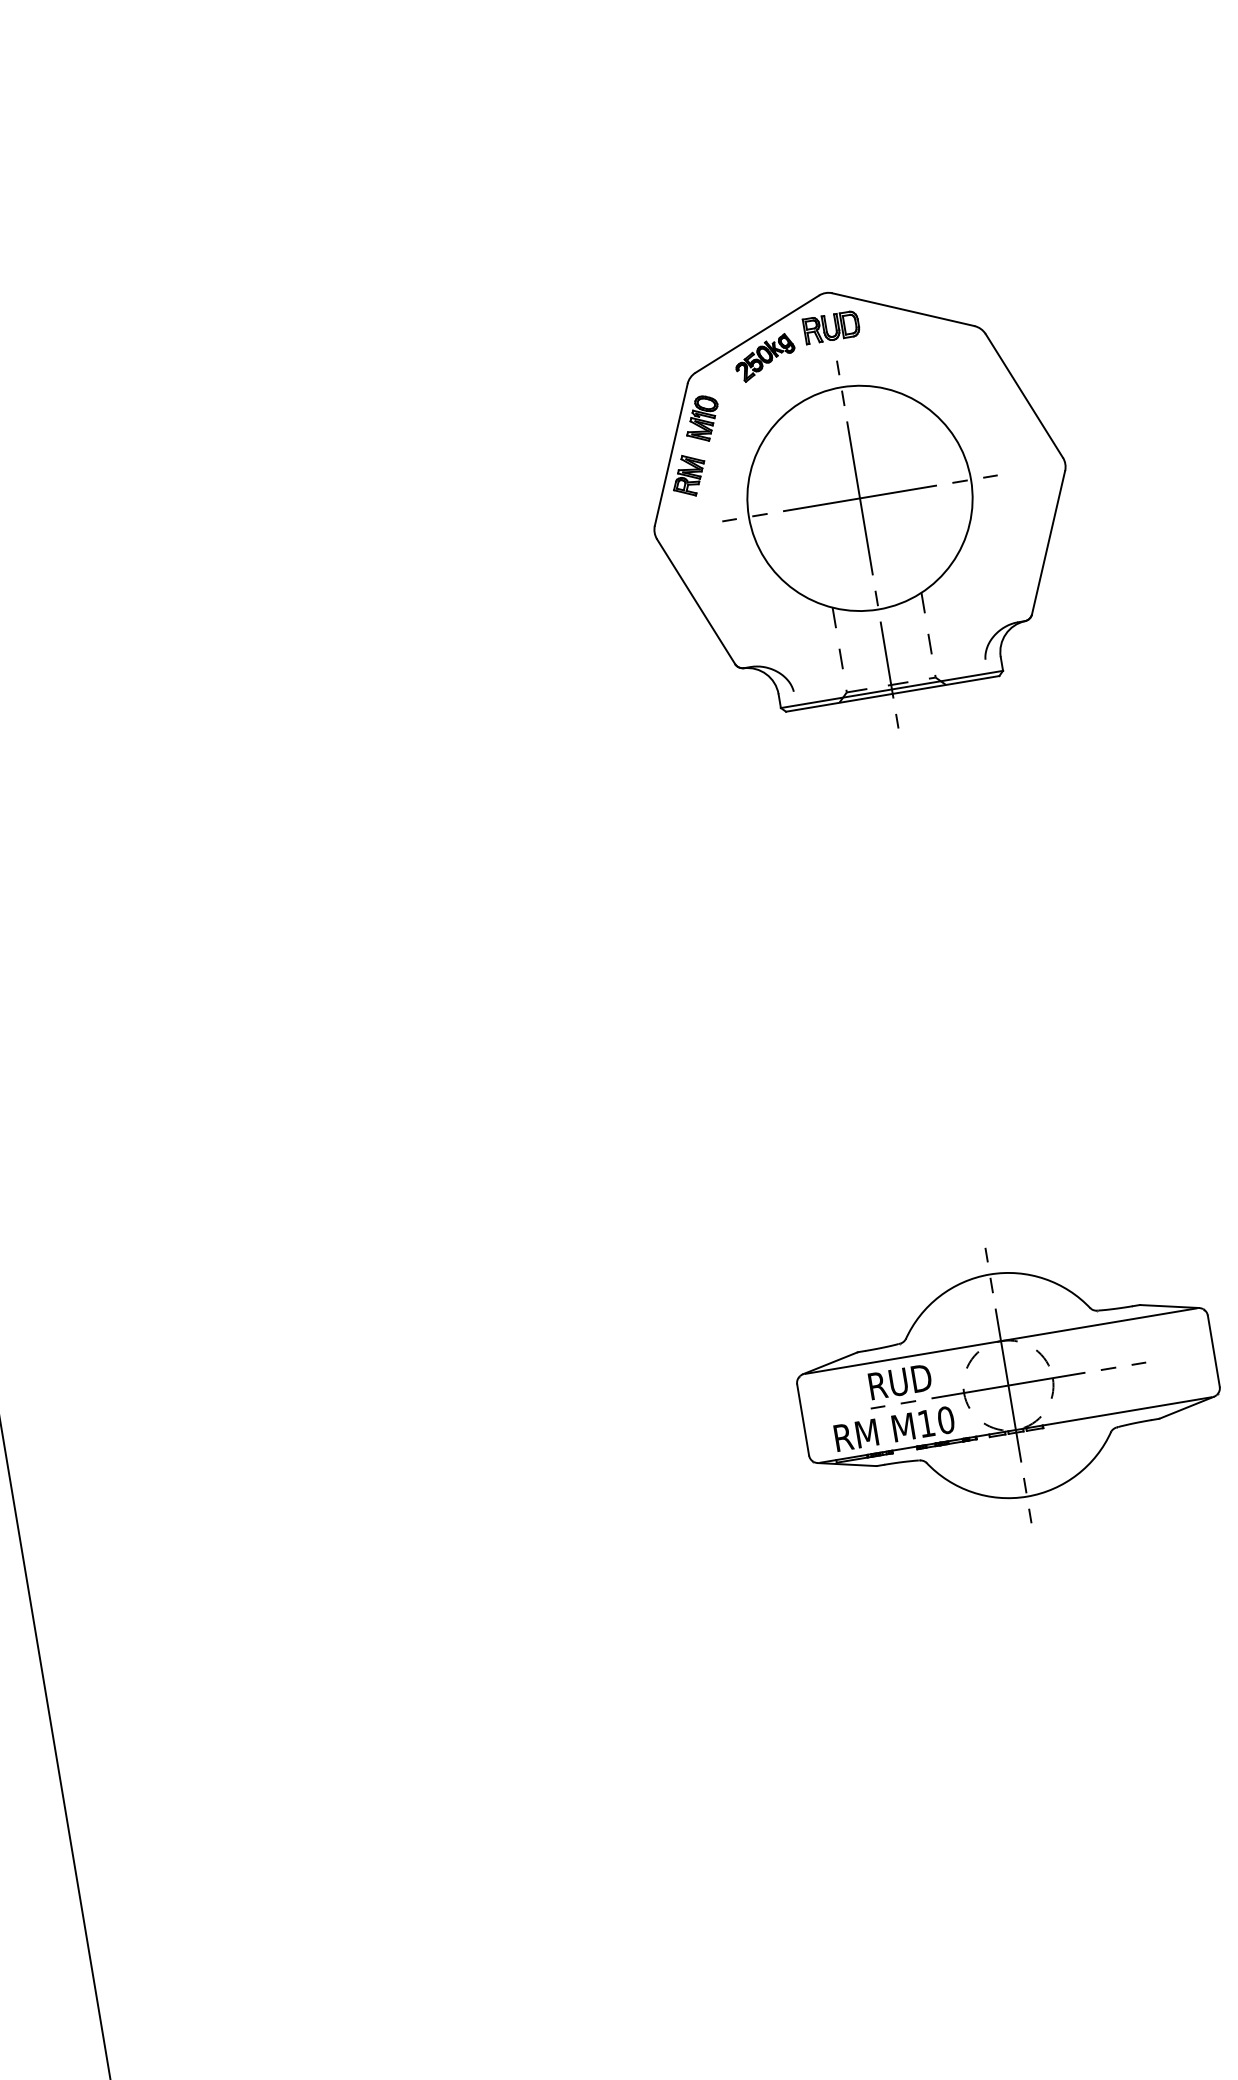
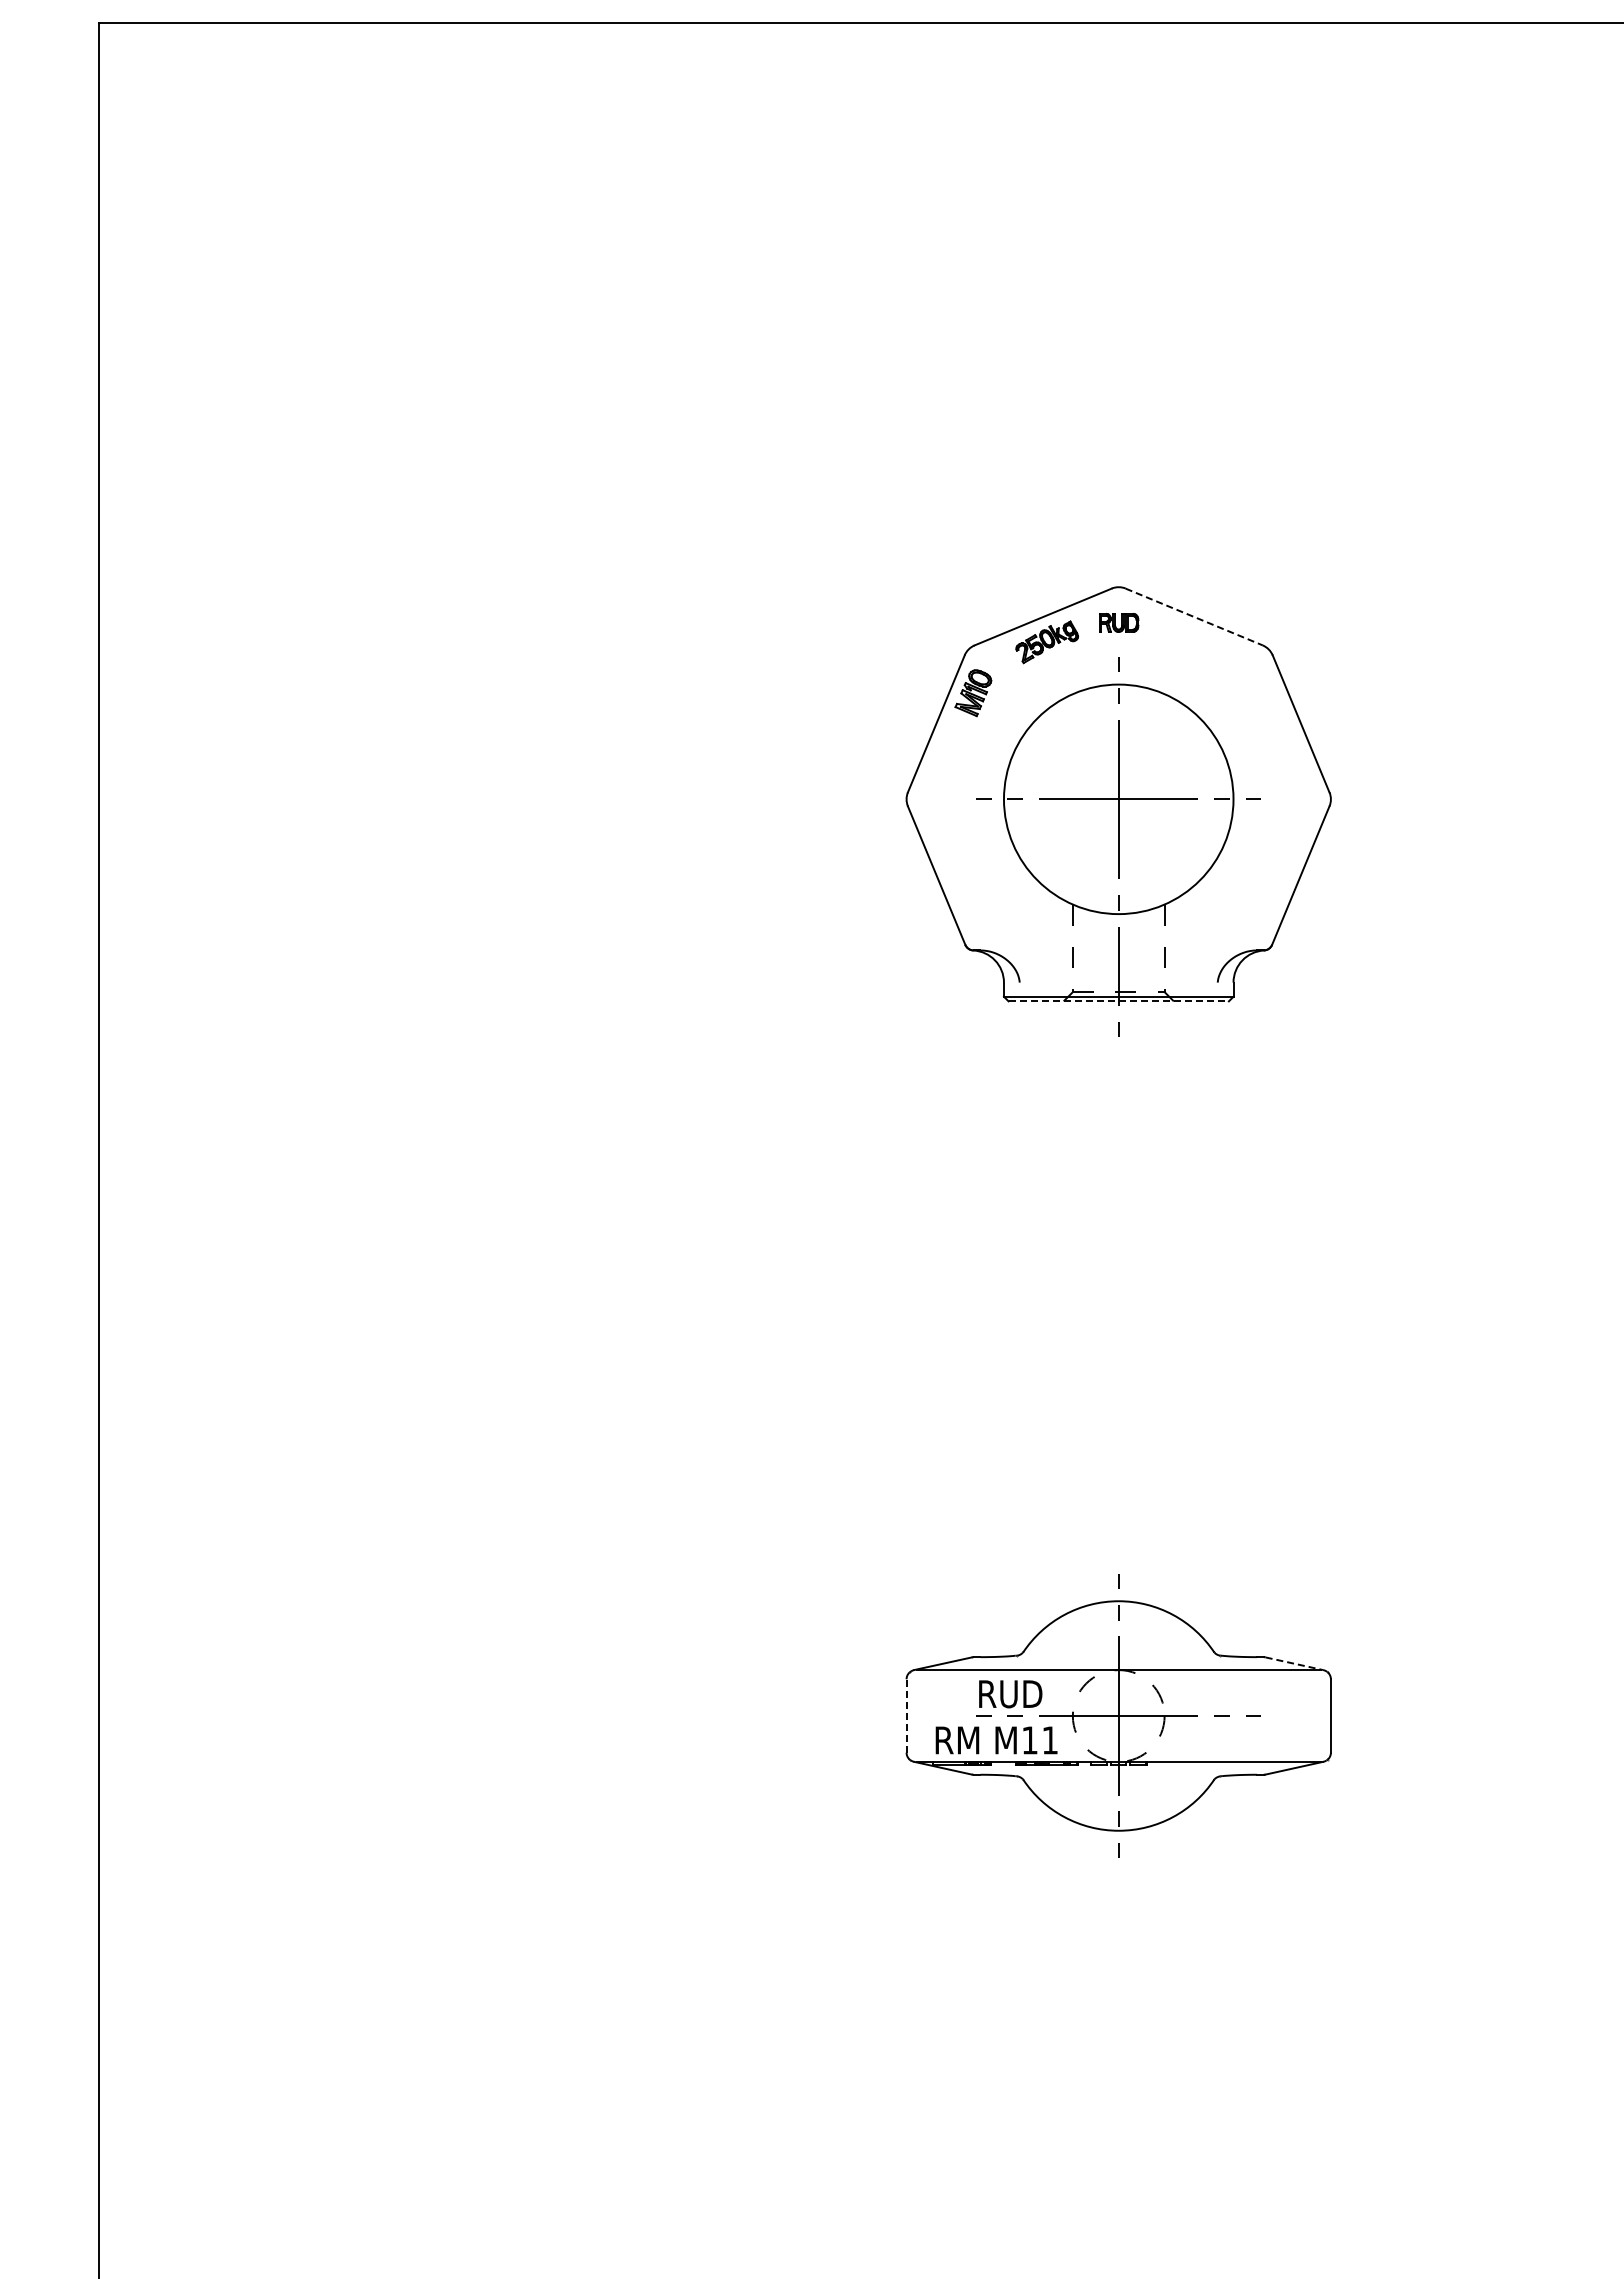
line: (903, 310) -> (1194, 617), solid -> dashed
part: (831, 327) -> (1118, 622), size x0.7
part: (688, 475) -> (950, 747), removed
line: (893, 693) -> (1119, 1001), solid -> dashed
line: (1170, 1306) -> (1294, 1663), solid -> dashed
line: (803, 1420) -> (906, 1716), solid -> dashed
text: (946, 1420) -> (1050, 1740), M10 -> M11

